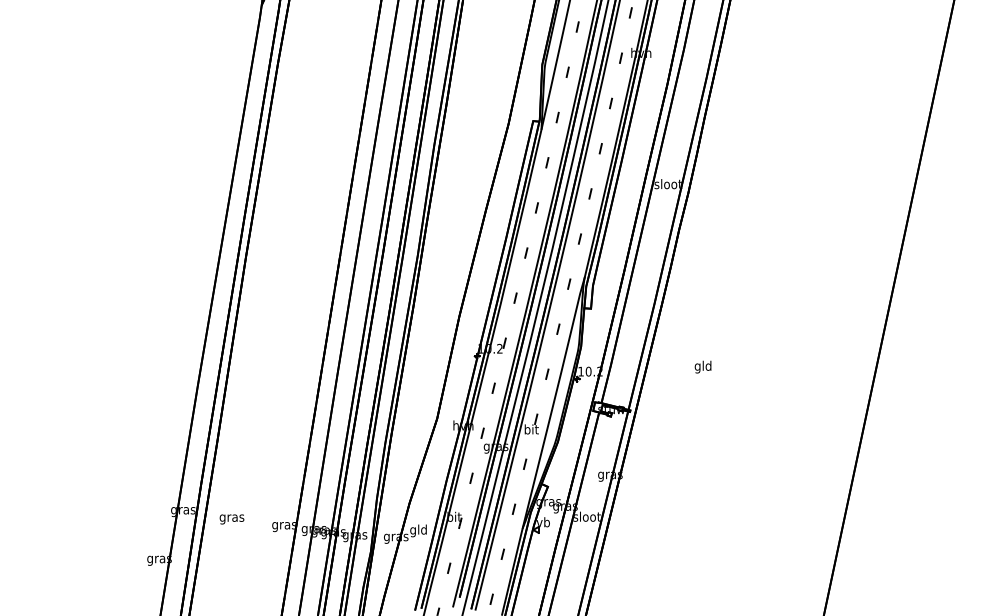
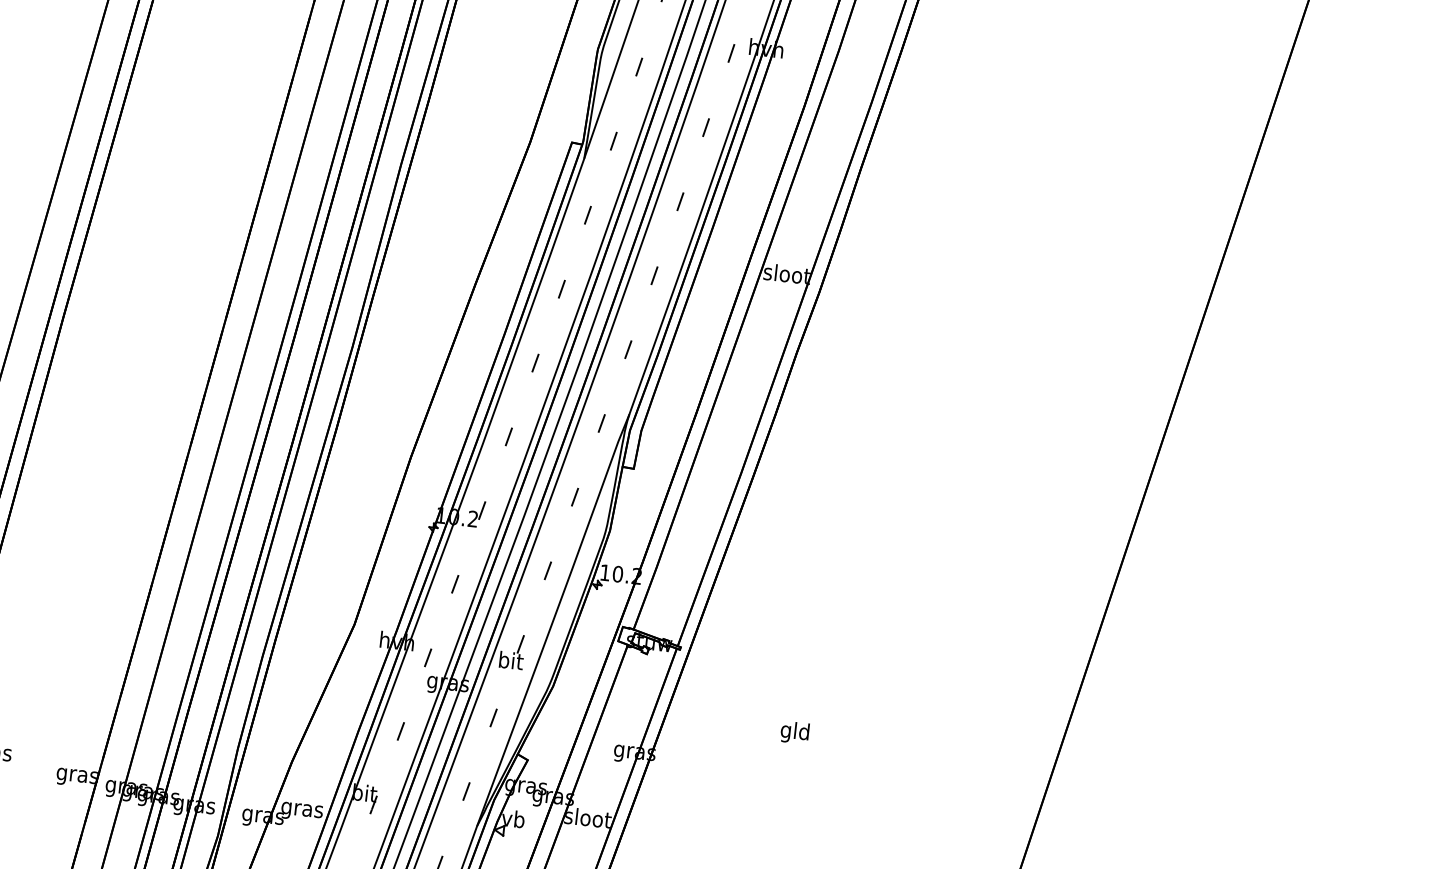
text: (702, 366) -> (794, 731), moved
text: (418, 530) -> (301, 809), gld -> gras

